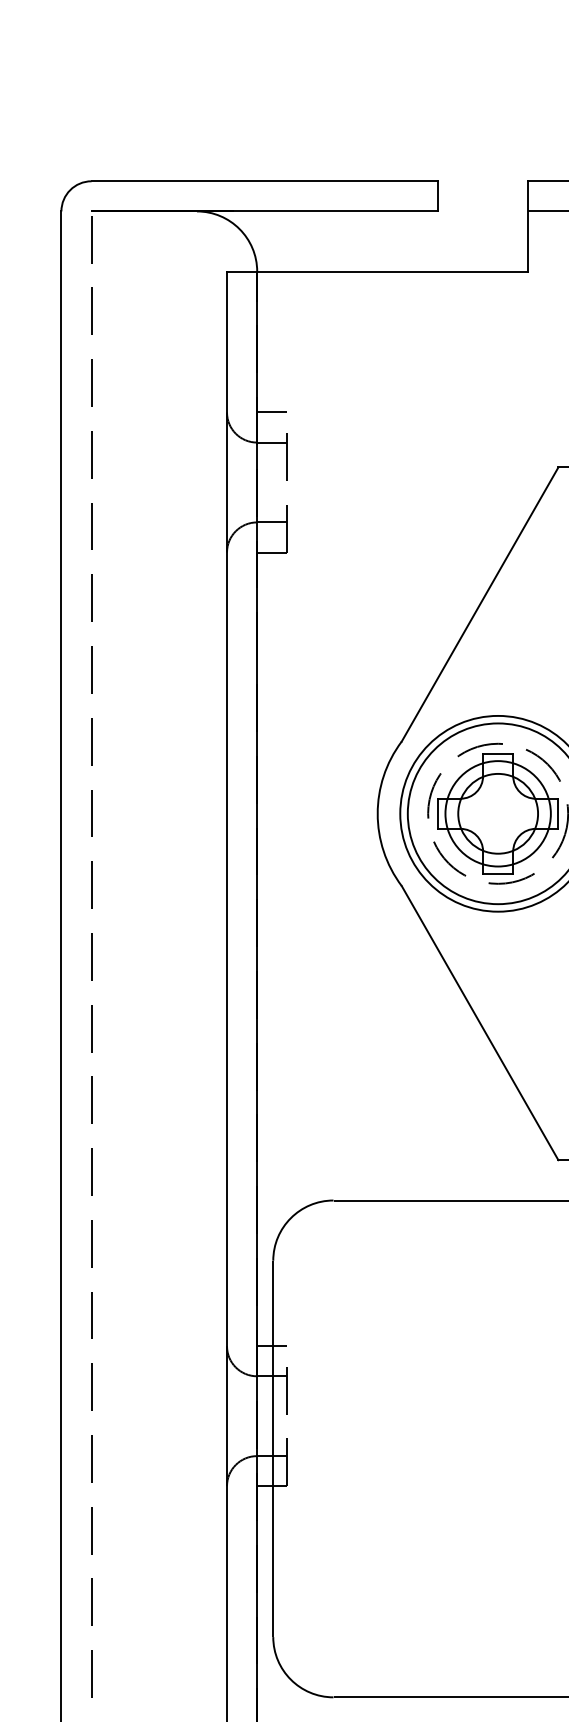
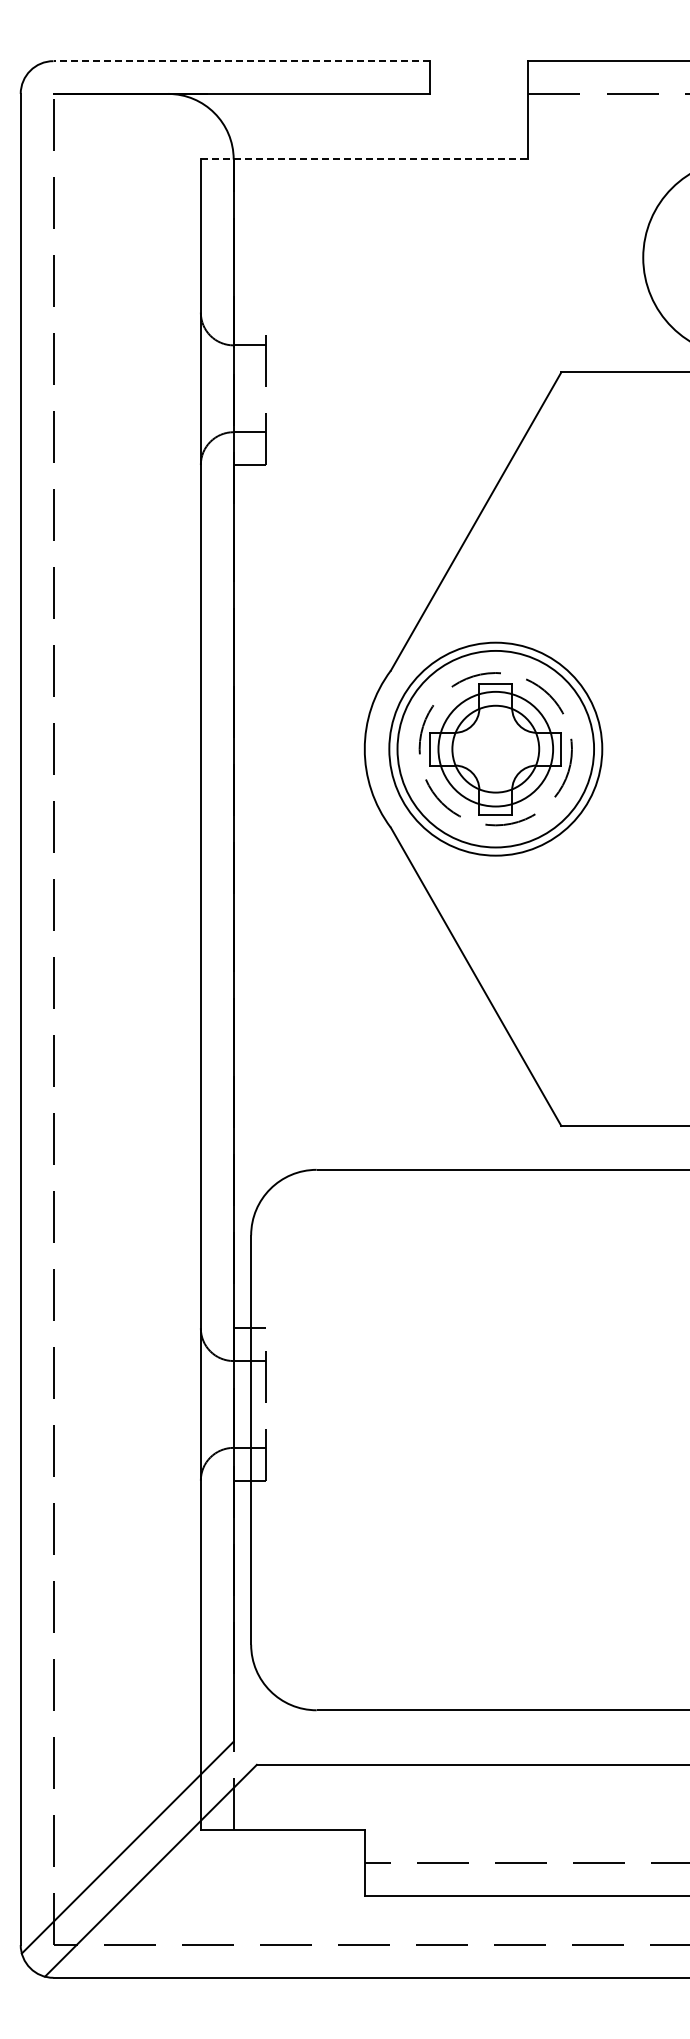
line: (264, 181) -> (241, 61), solid -> dashed
line: (377, 271) -> (364, 159), solid -> dashed
line: (271, 412) -> (249, 312), removed

